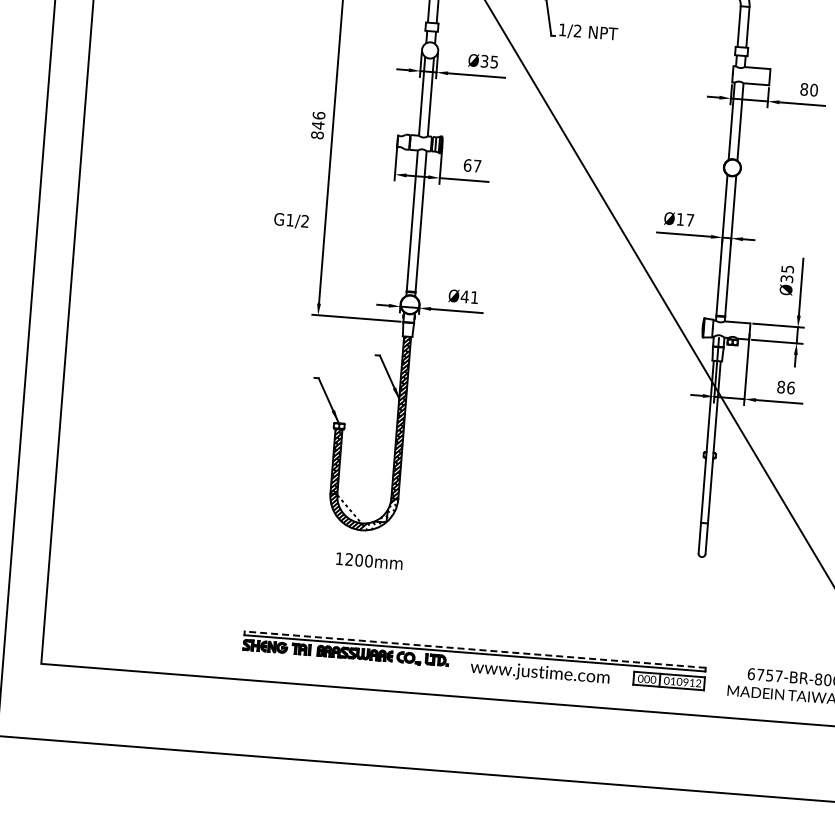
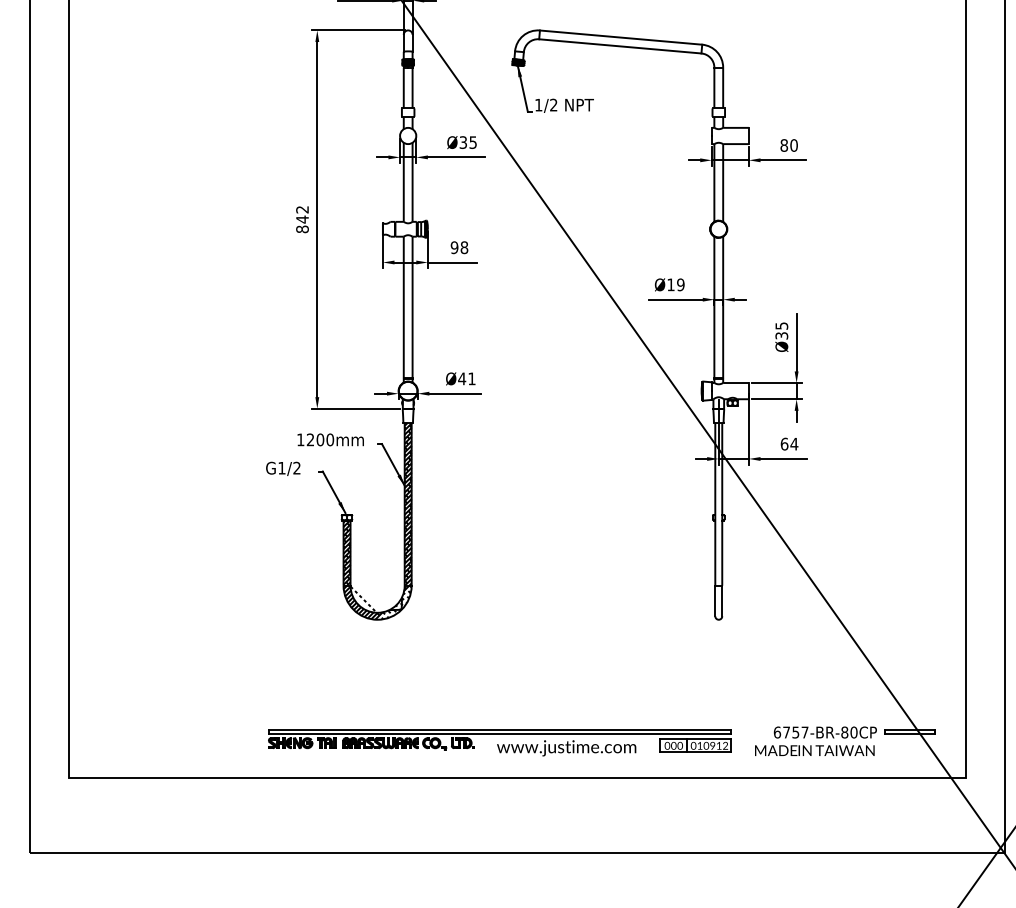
text: (319, 115) -> (302, 209), 846 -> 842
text: (472, 165) -> (459, 247), 67 -> 98
text: (689, 219) -> (680, 284), Ø17 -> Ø19
text: (291, 220) -> (283, 468), moved
text: (786, 386) -> (789, 443), 86 -> 64
text: (369, 560) -> (330, 439), moved
line: (474, 649) -> (499, 729), dashed -> solid

